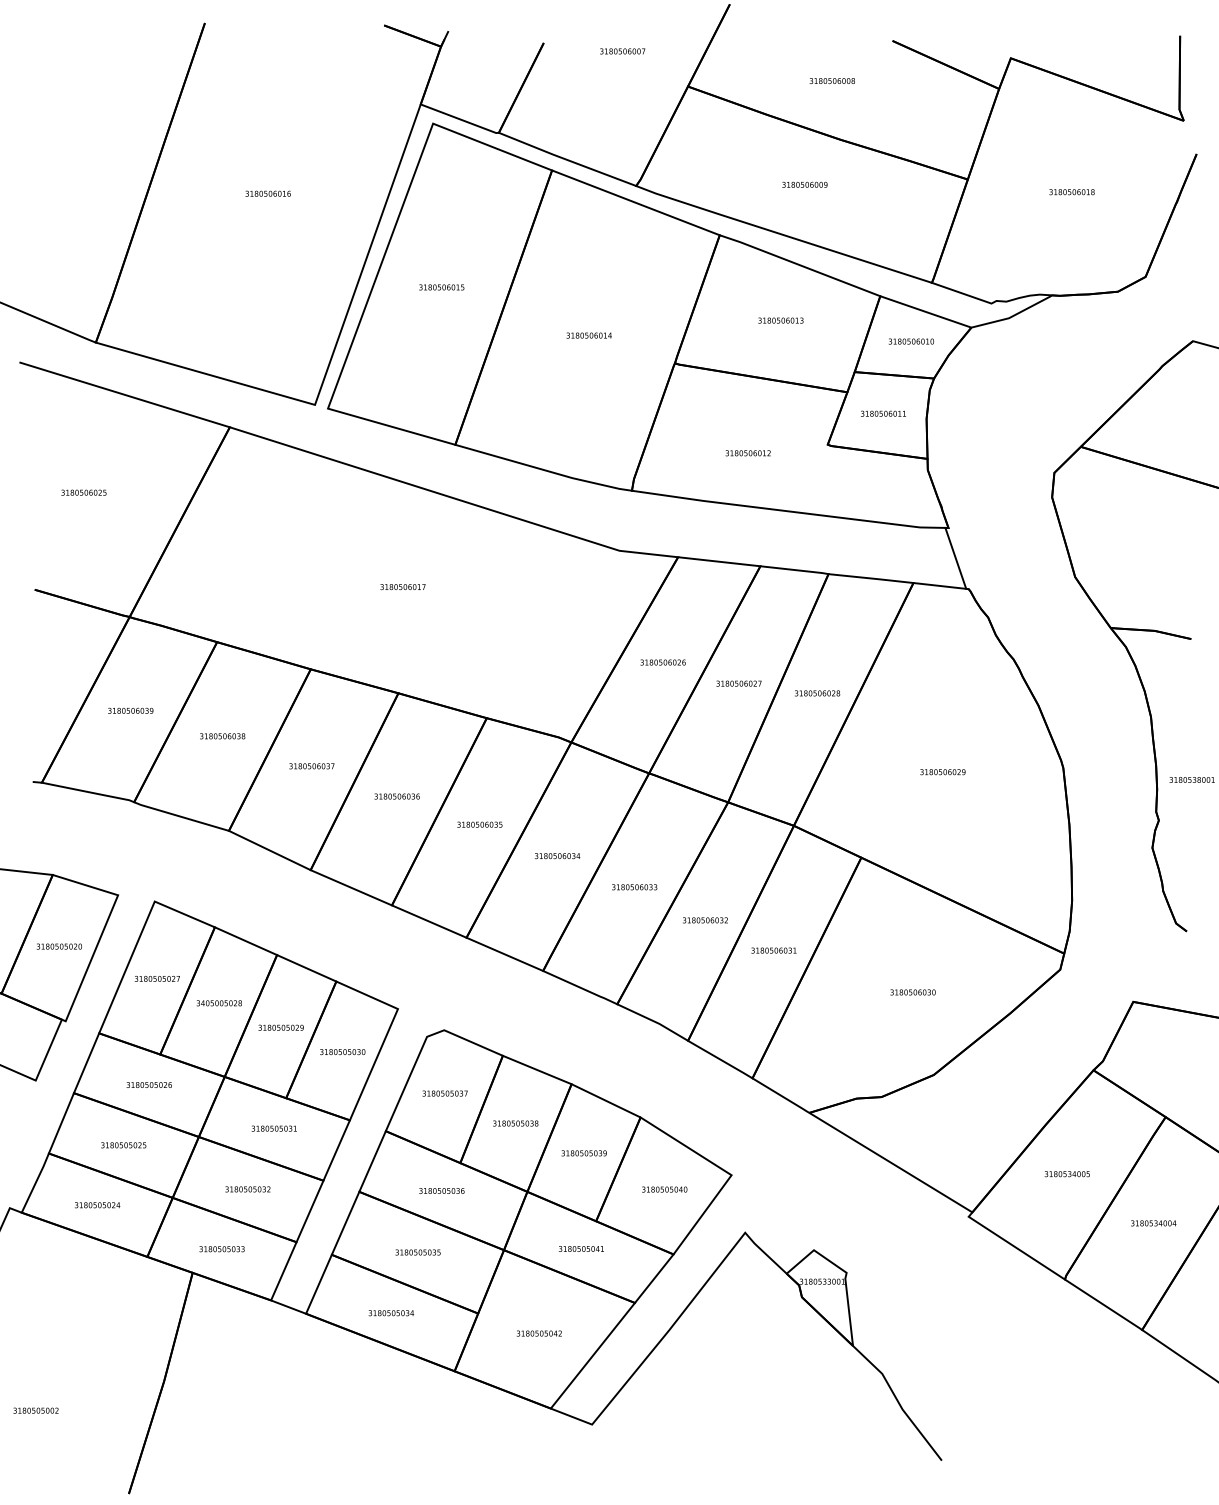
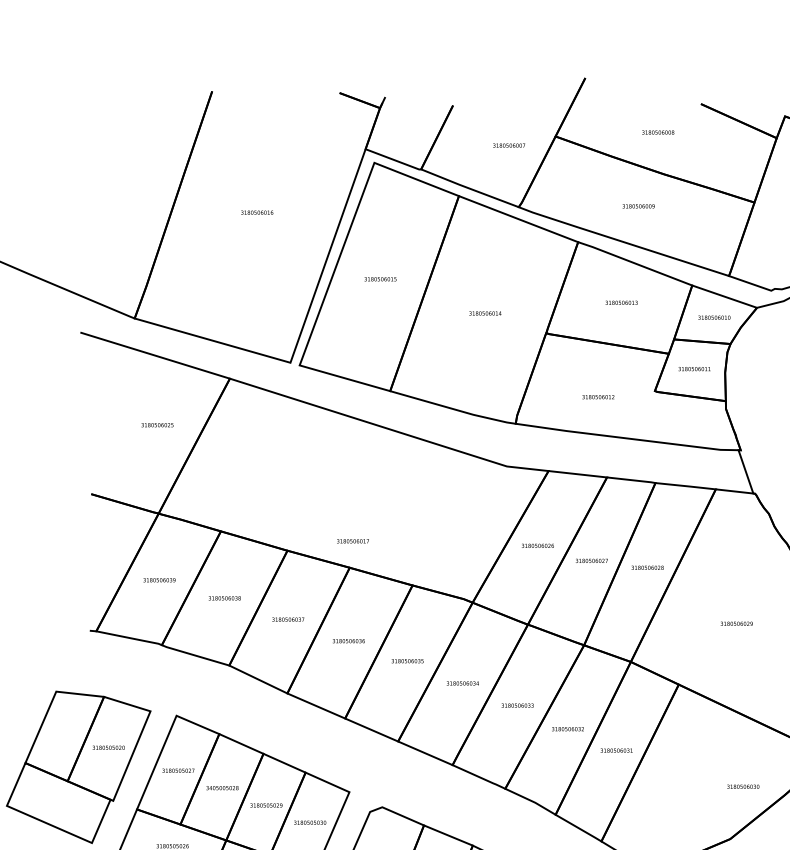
text: (622, 51) -> (509, 145), moved
text: (83, 492) -> (157, 425), moved
text: (402, 587) -> (352, 541), moved
text: (912, 992) -> (742, 786), moved

